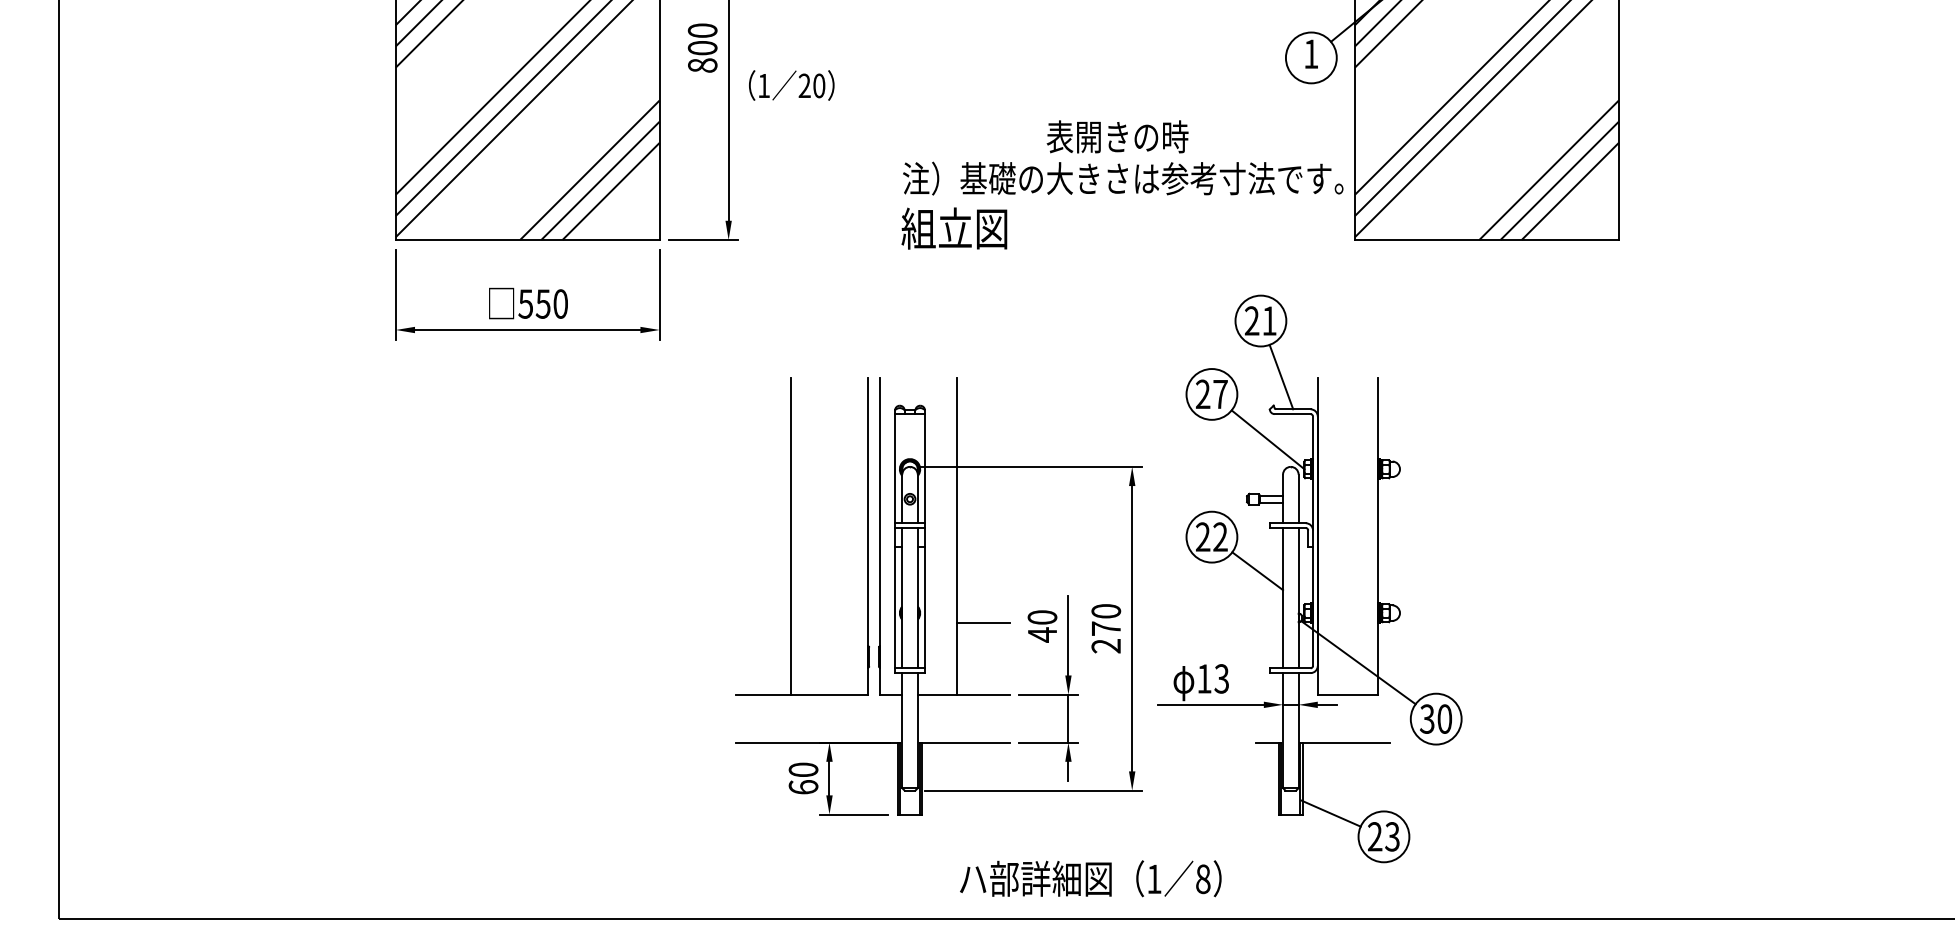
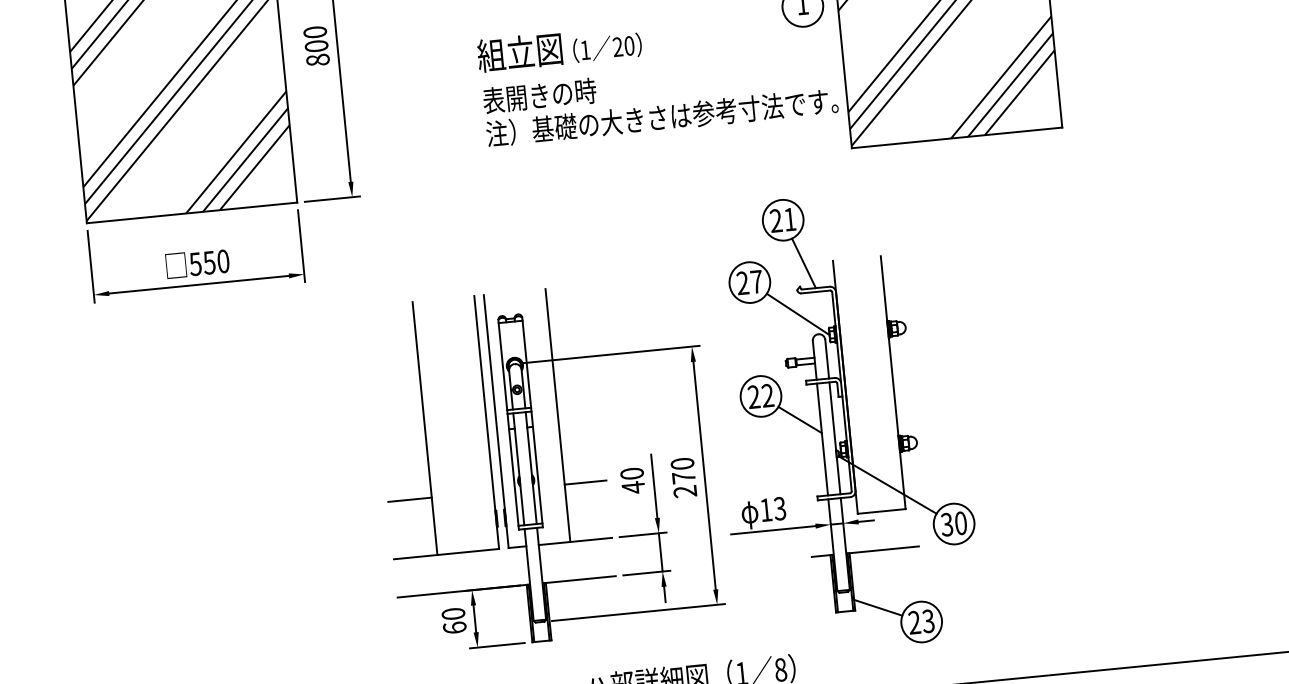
text: (791, 85) -> (607, 47), moved
text: (1117, 136) -> (539, 95), moved
text: (954, 228) -> (519, 52), moved
line: (763, 622) -> (410, 499), added

